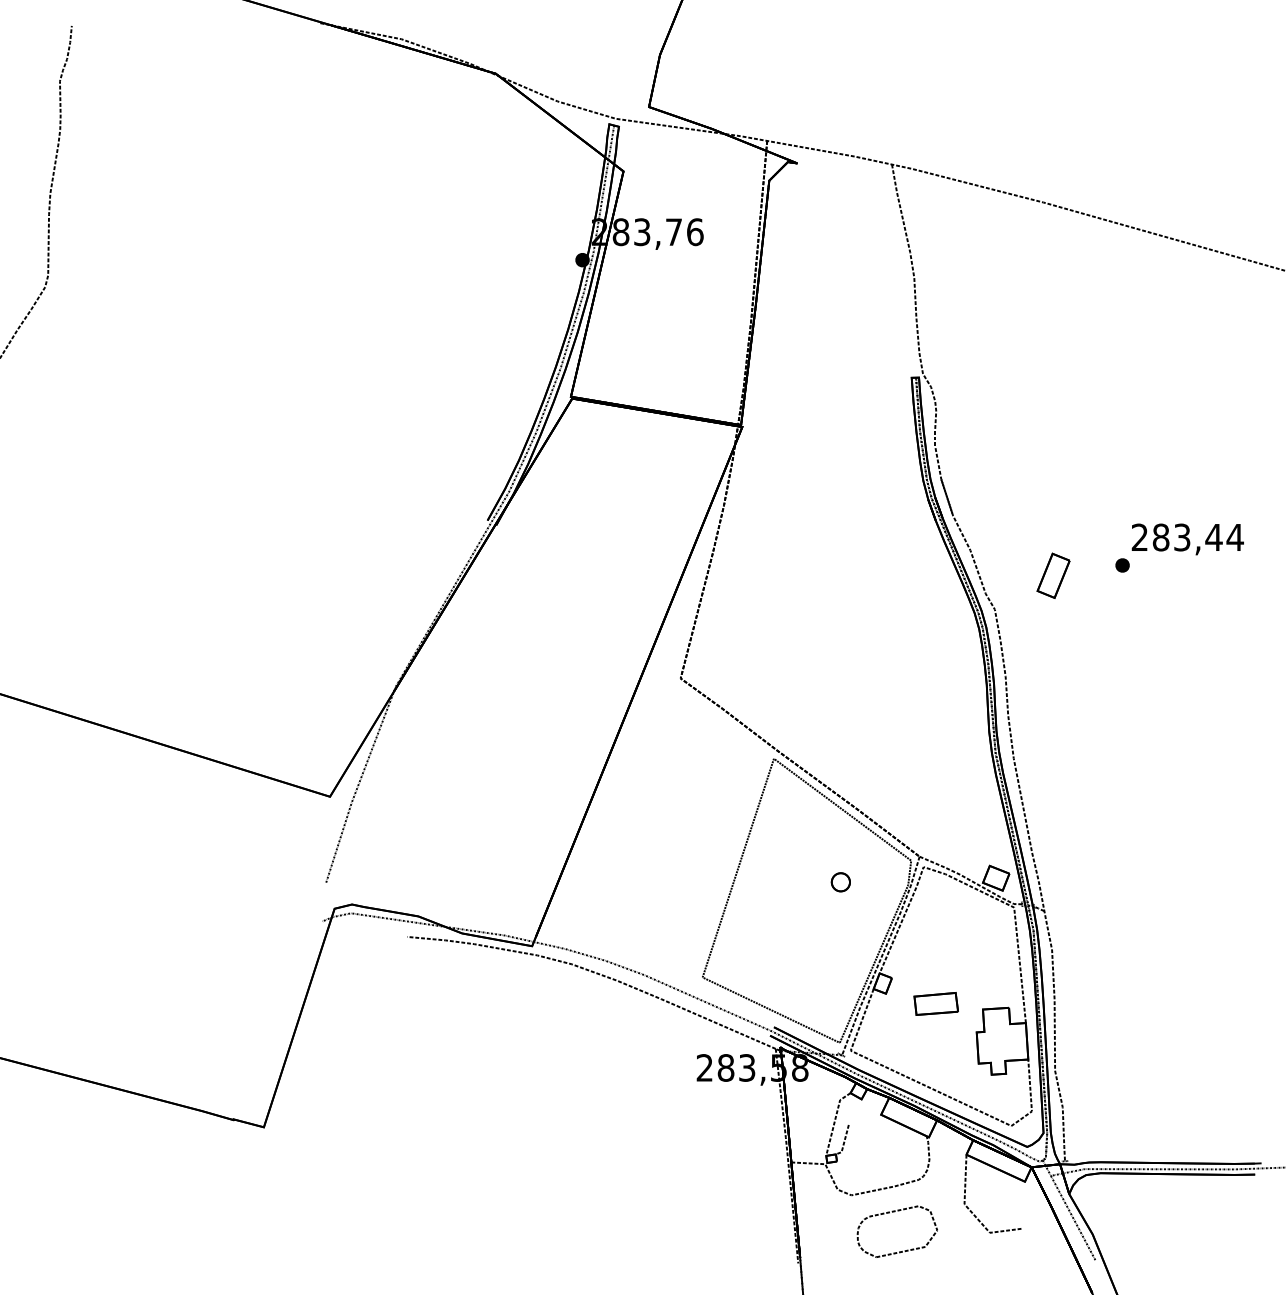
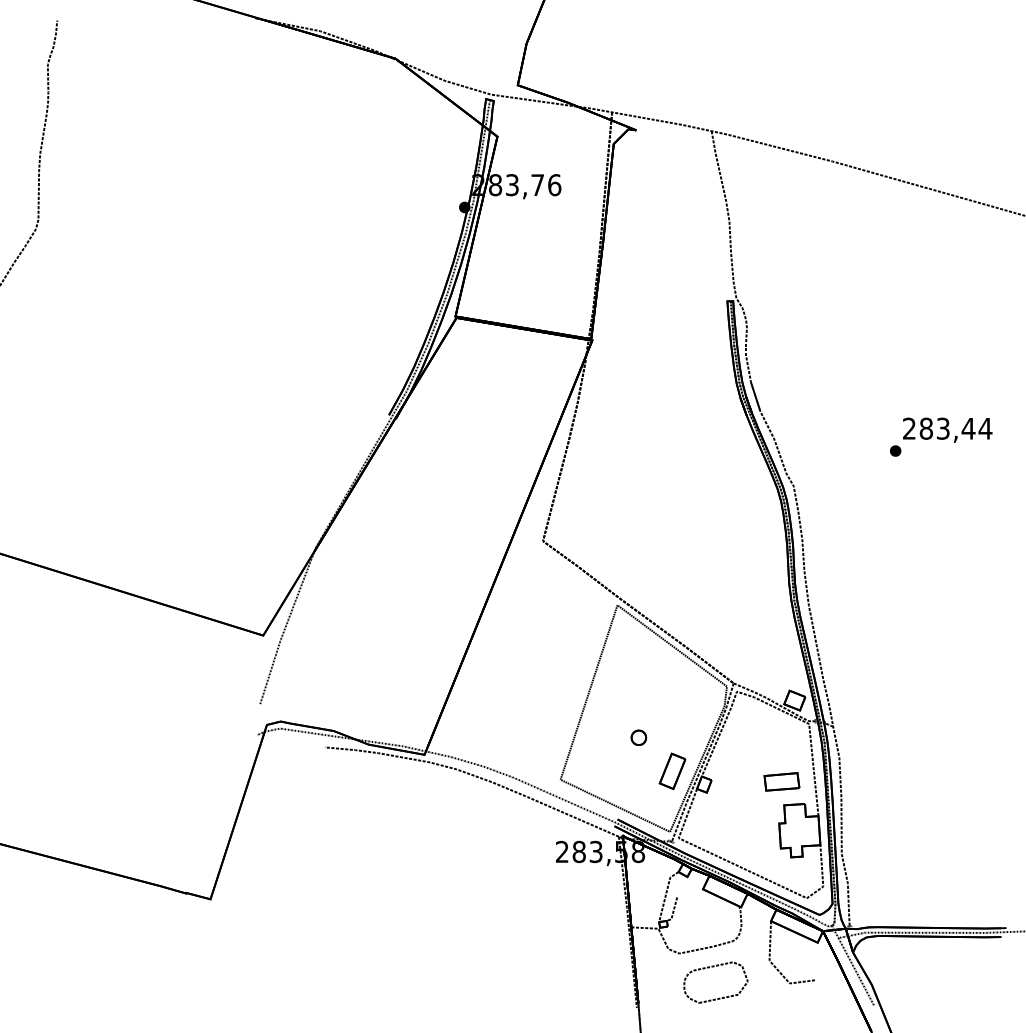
part: (1053, 576) -> (672, 771), moved
part: (840, 881) -> (638, 737), moved
part: (935, 1003) -> (781, 781), moved

